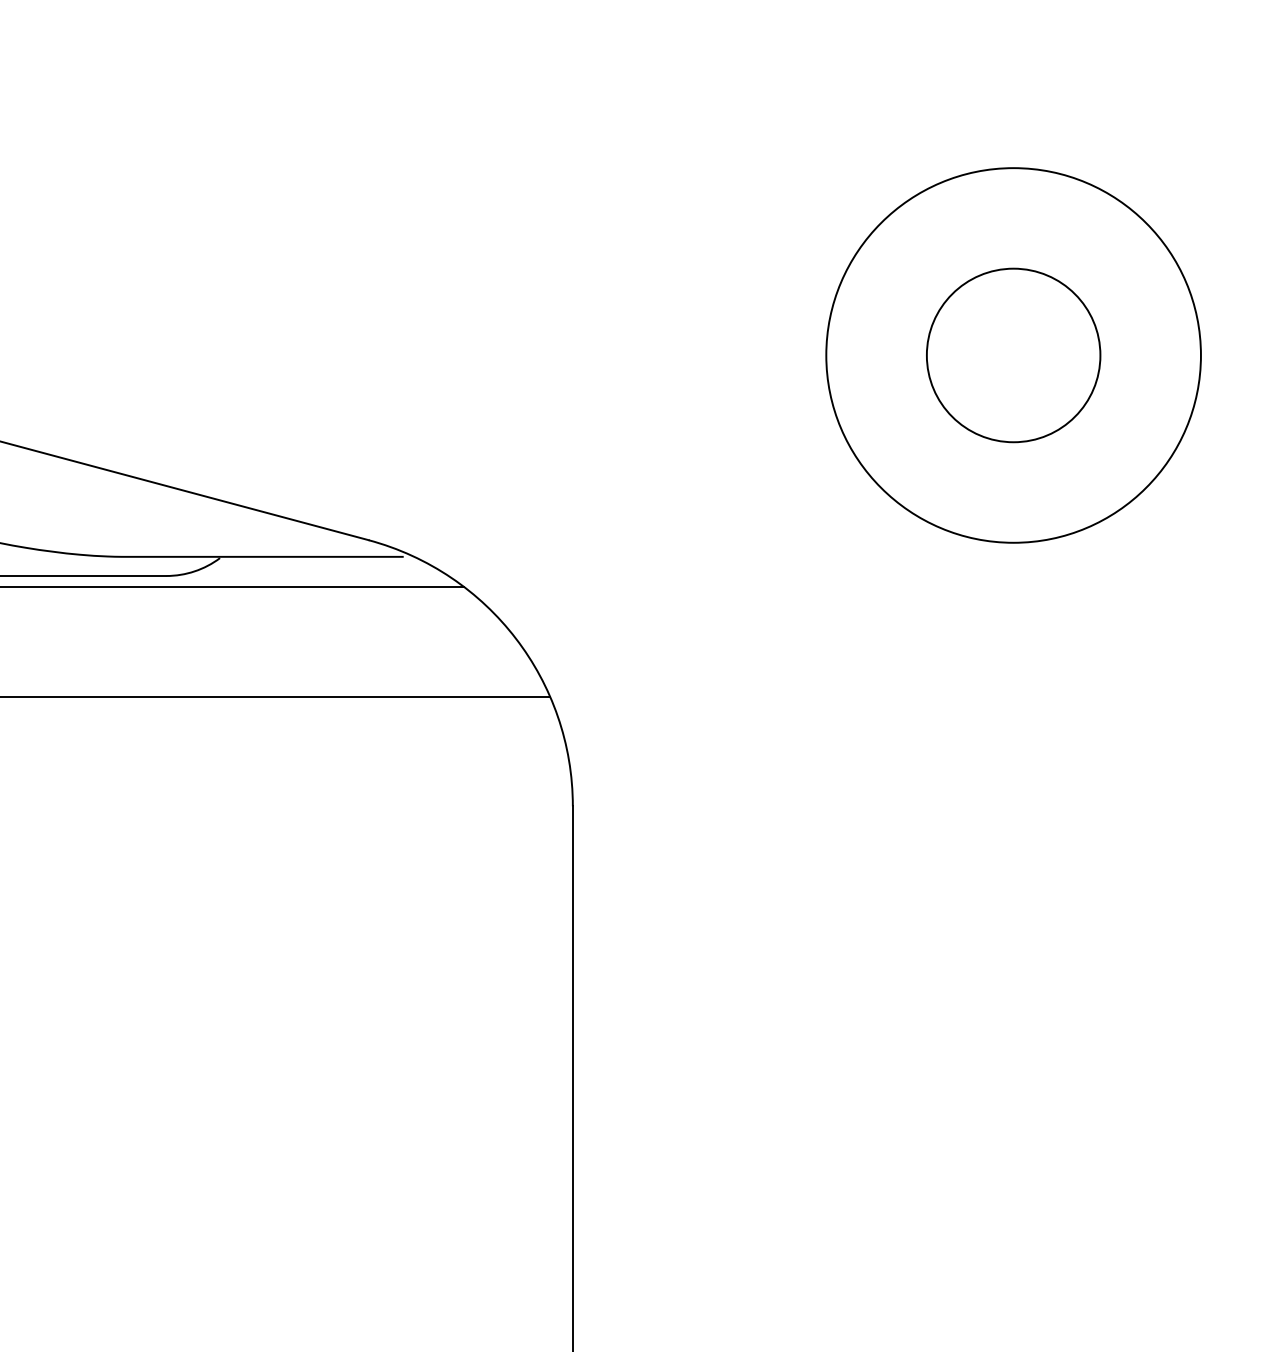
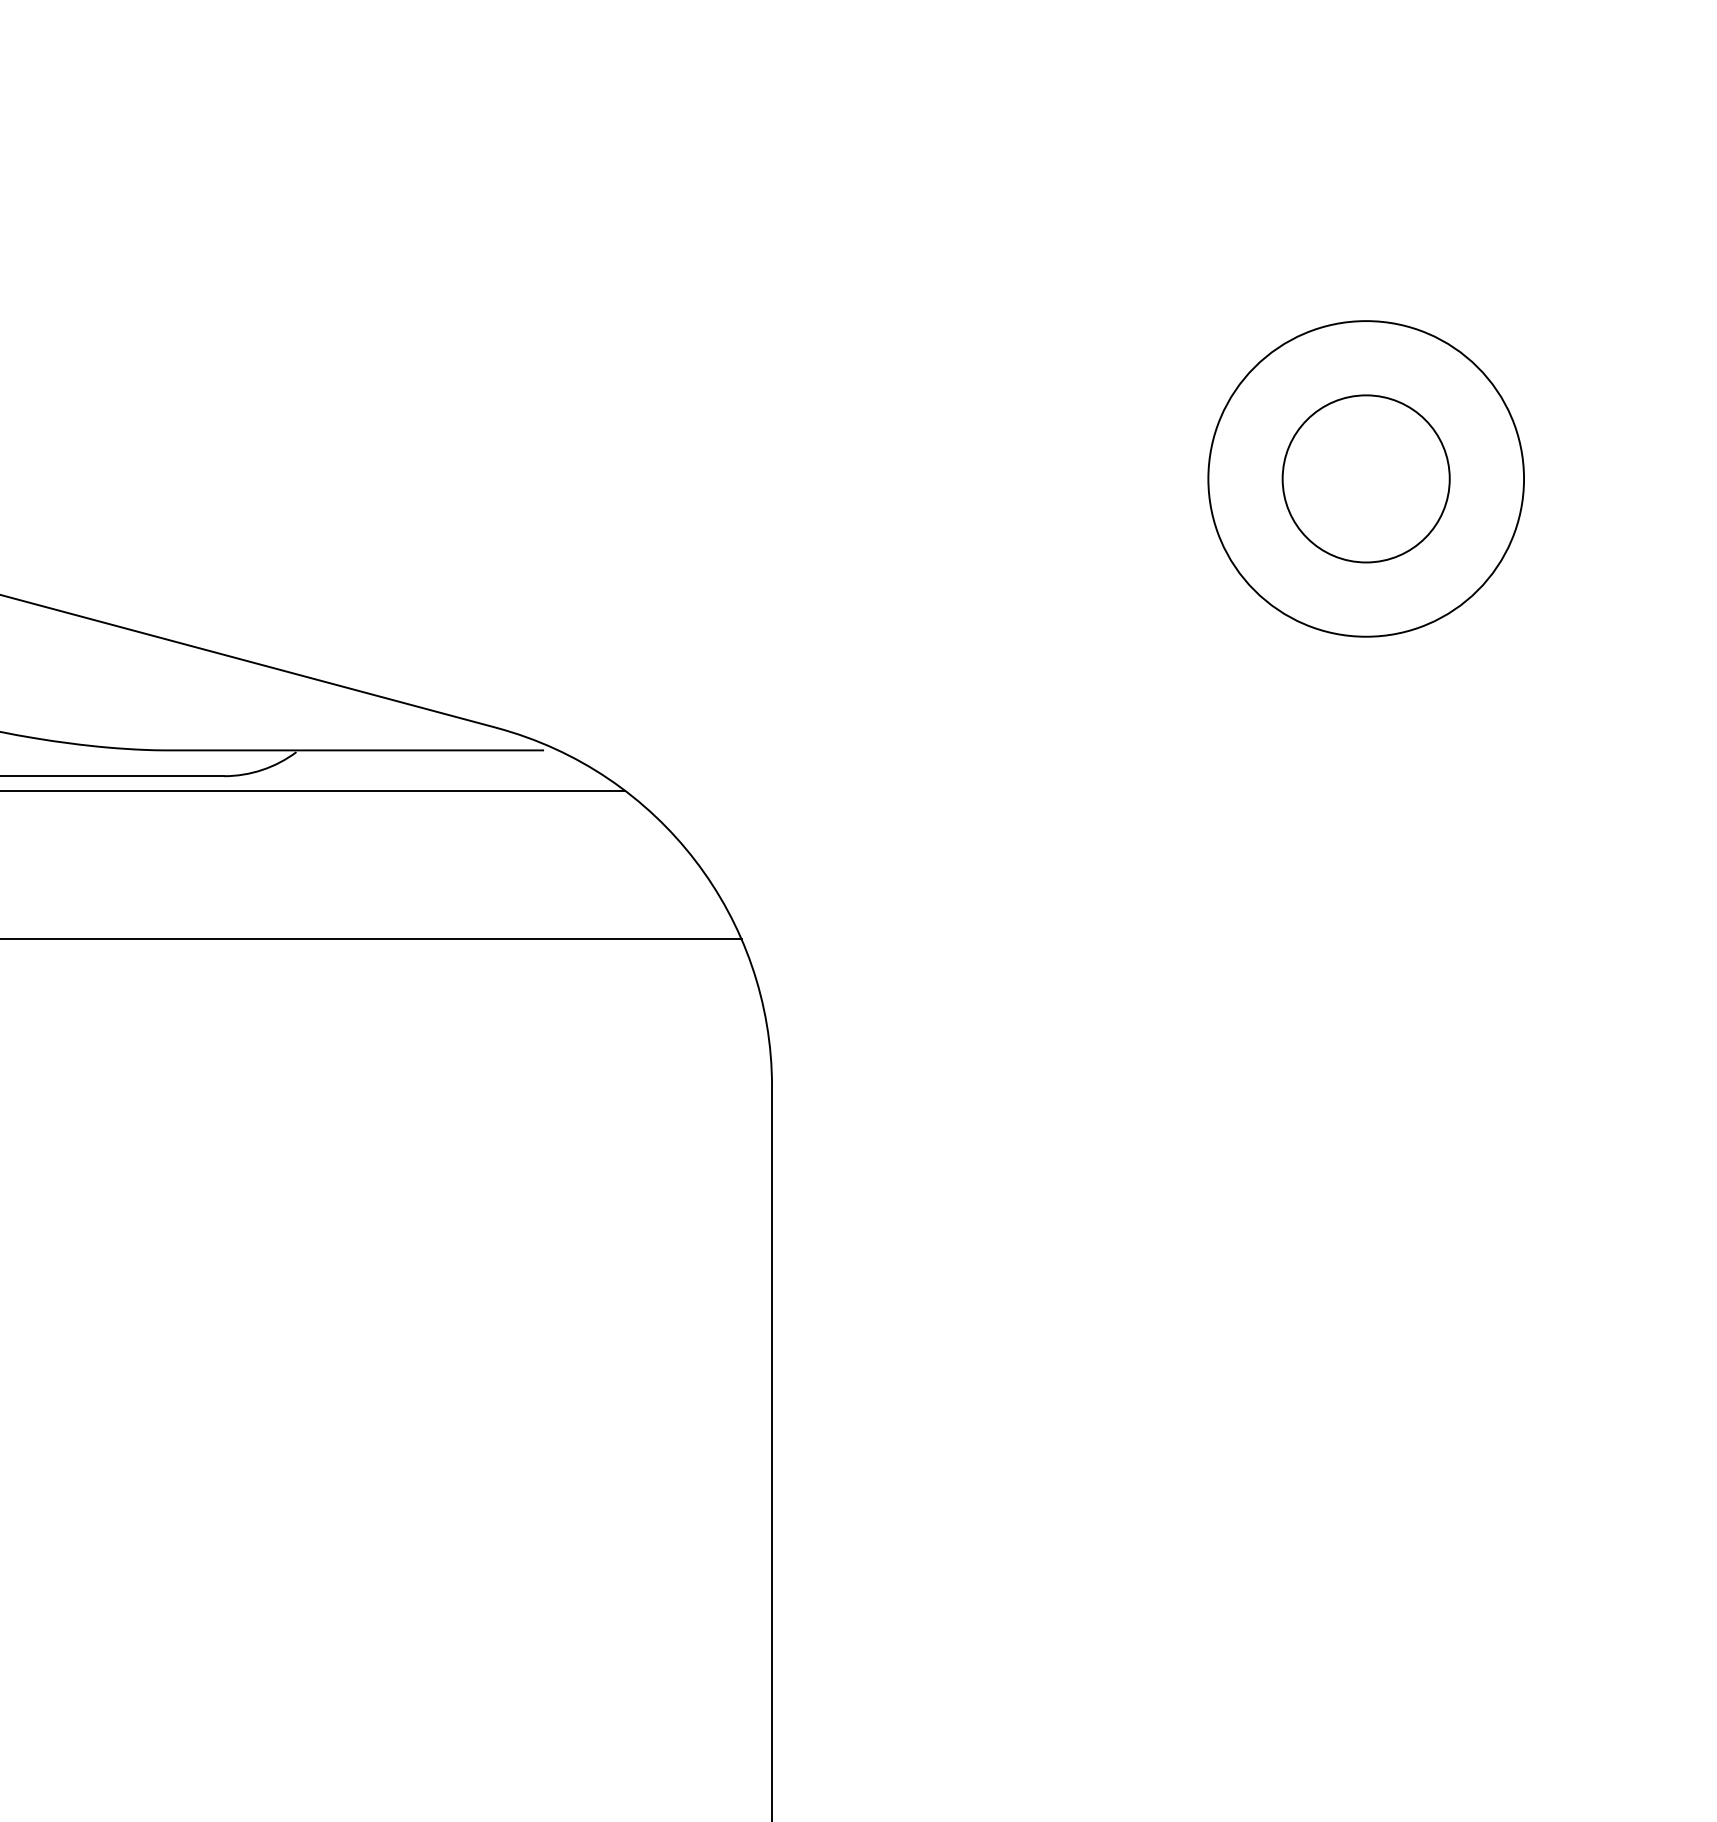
circle: (1013, 355) -> (1366, 478), size x0.62
circle: (1013, 355) -> (1366, 478), size x0.71

